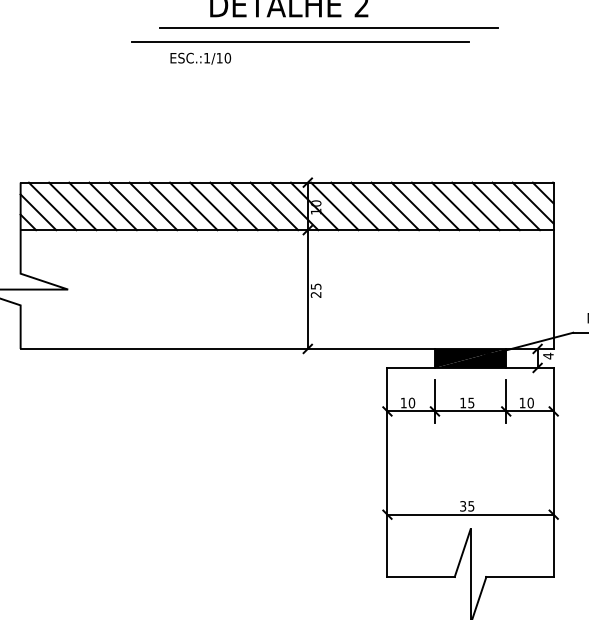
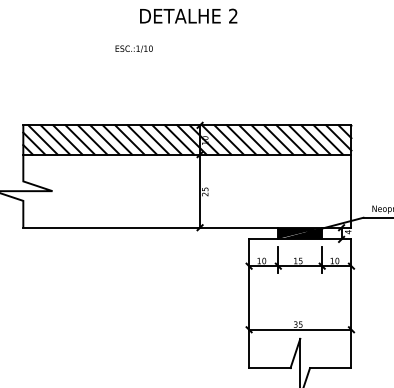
line: (327, 28) -> (212, 30), removed
line: (300, 43) -> (195, 39), removed

